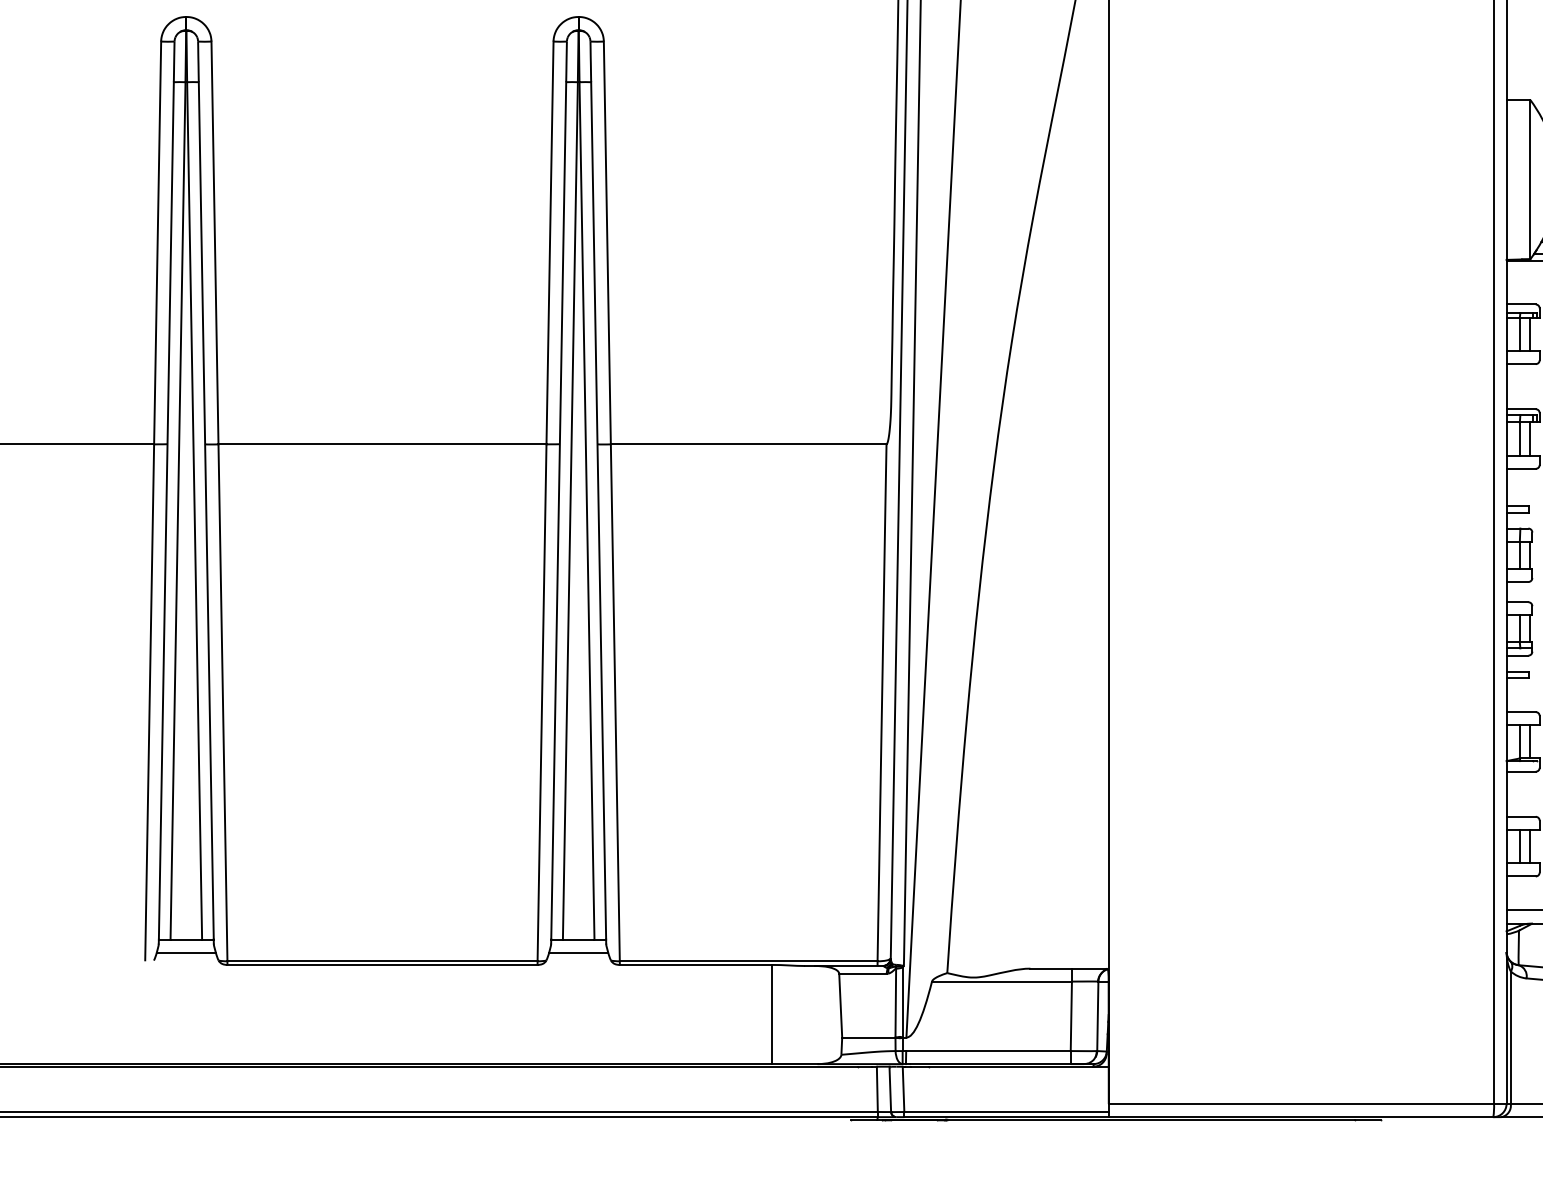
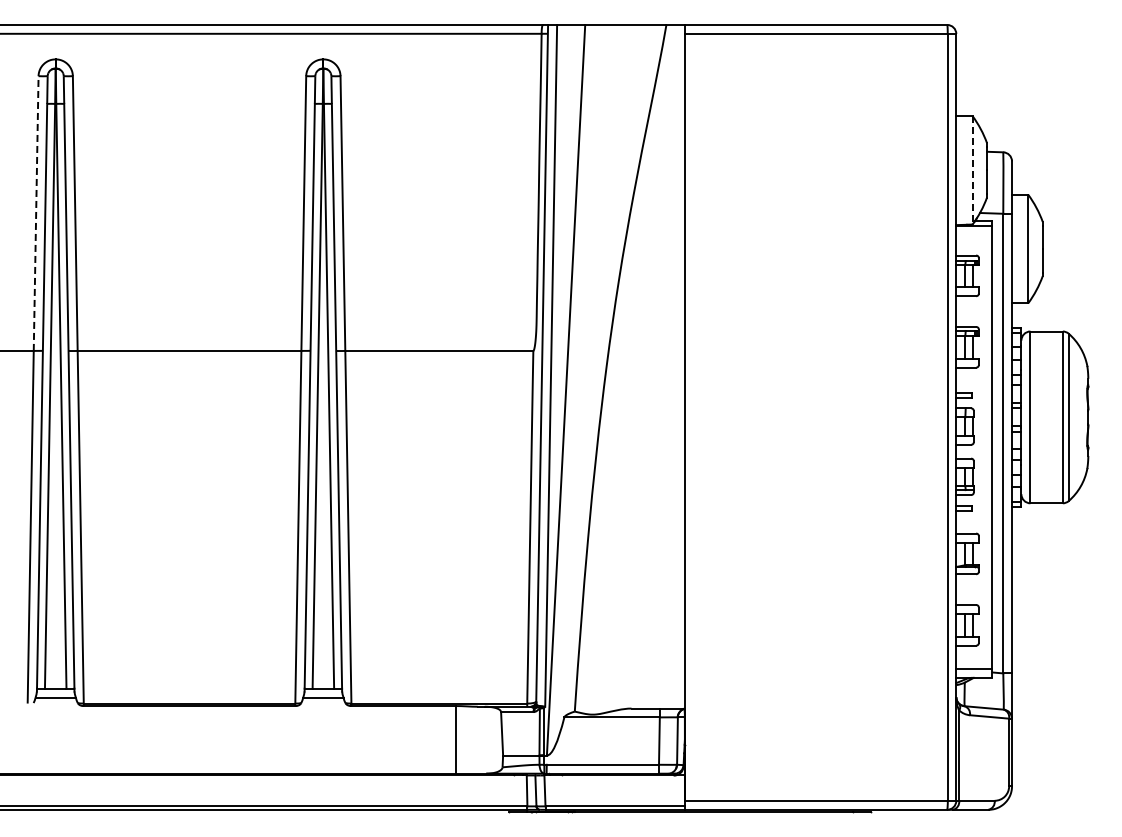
line: (1530, 179) -> (972, 170), solid -> dashed
line: (158, 242) -> (36, 213), solid -> dashed

